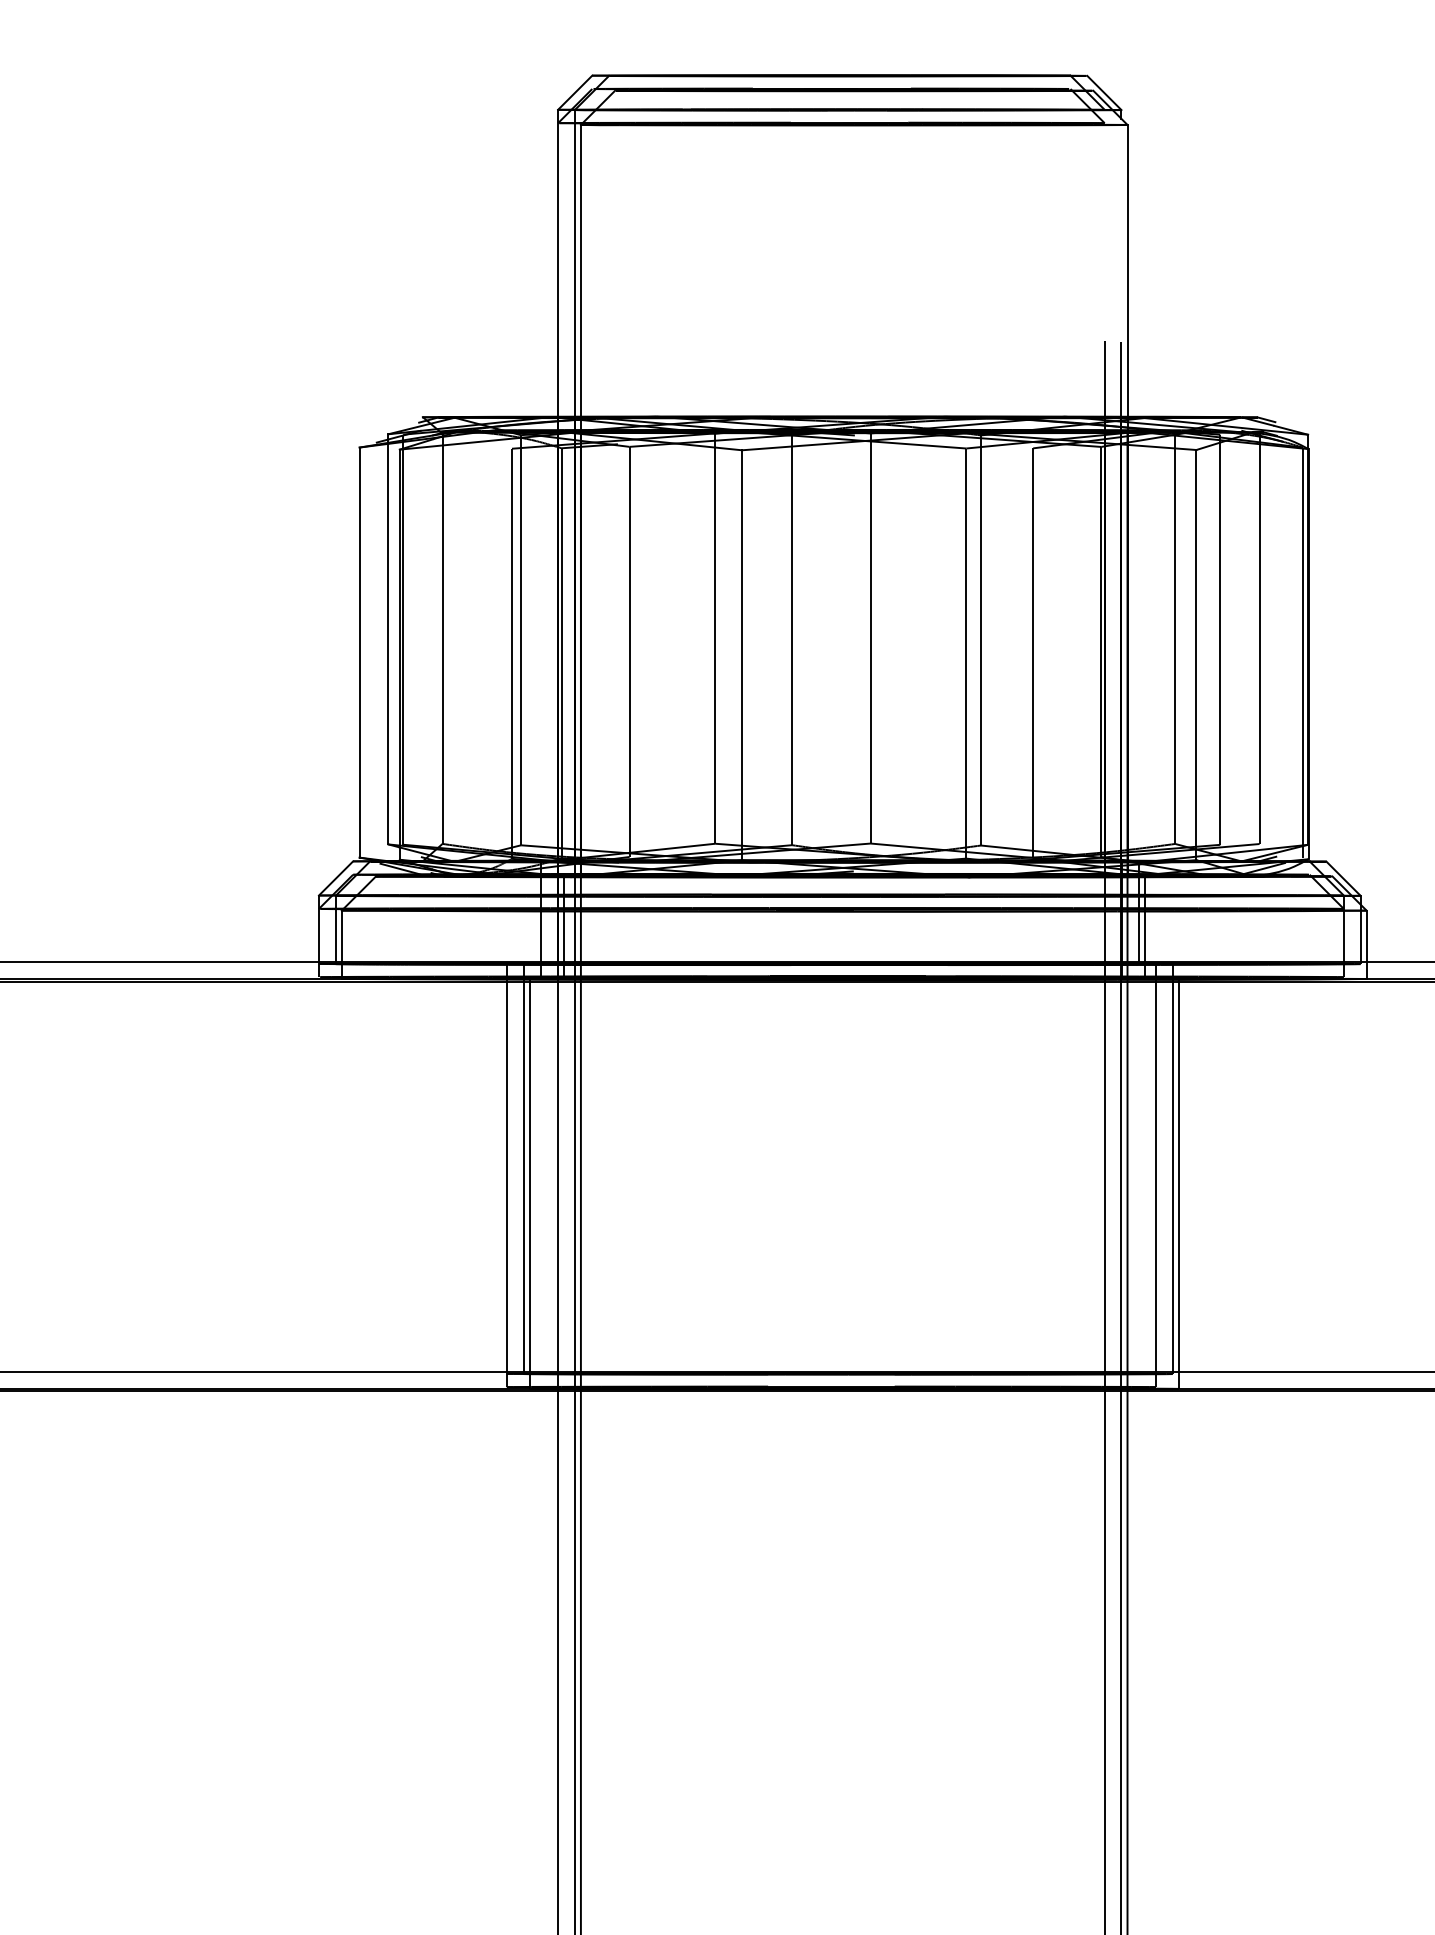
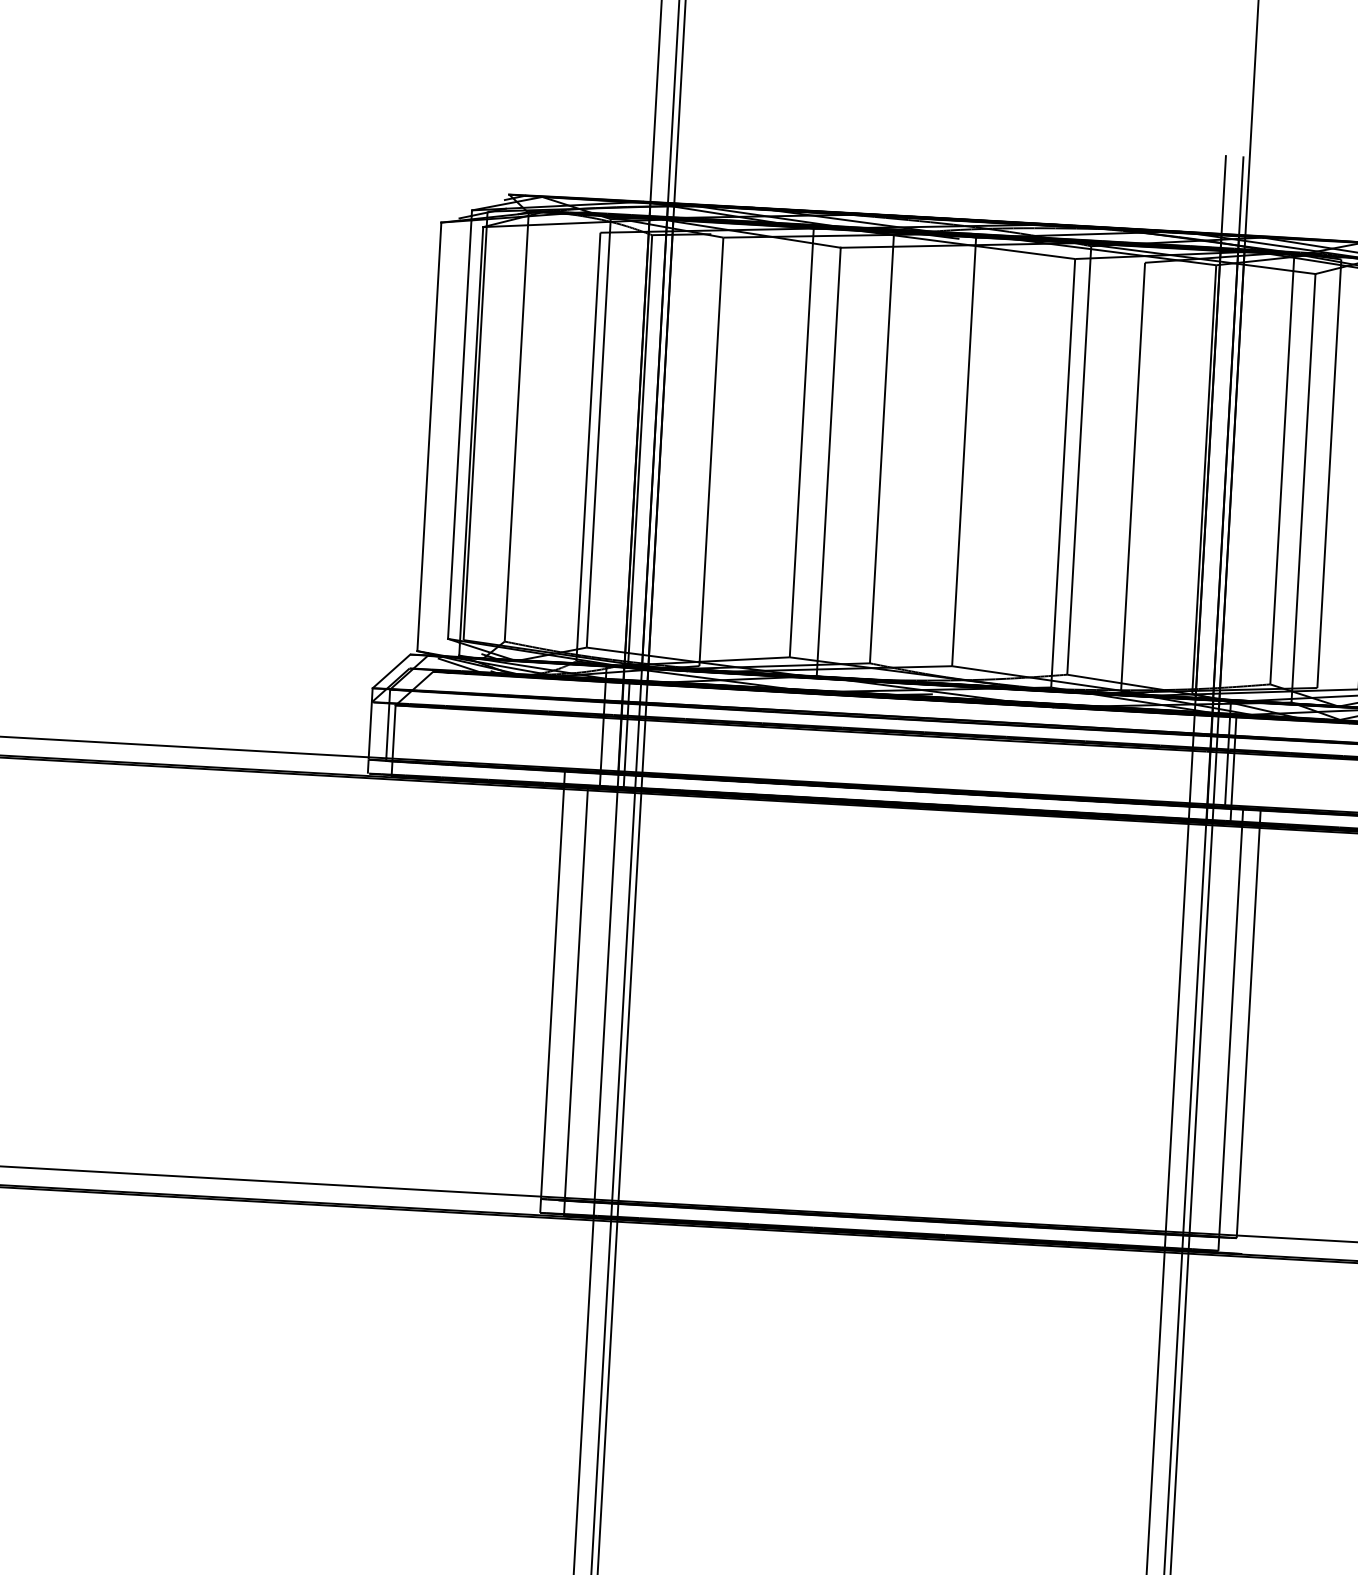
line: (523, 1169) -> (570, 986), removed
line: (1178, 1183) -> (1253, 1039), removed

